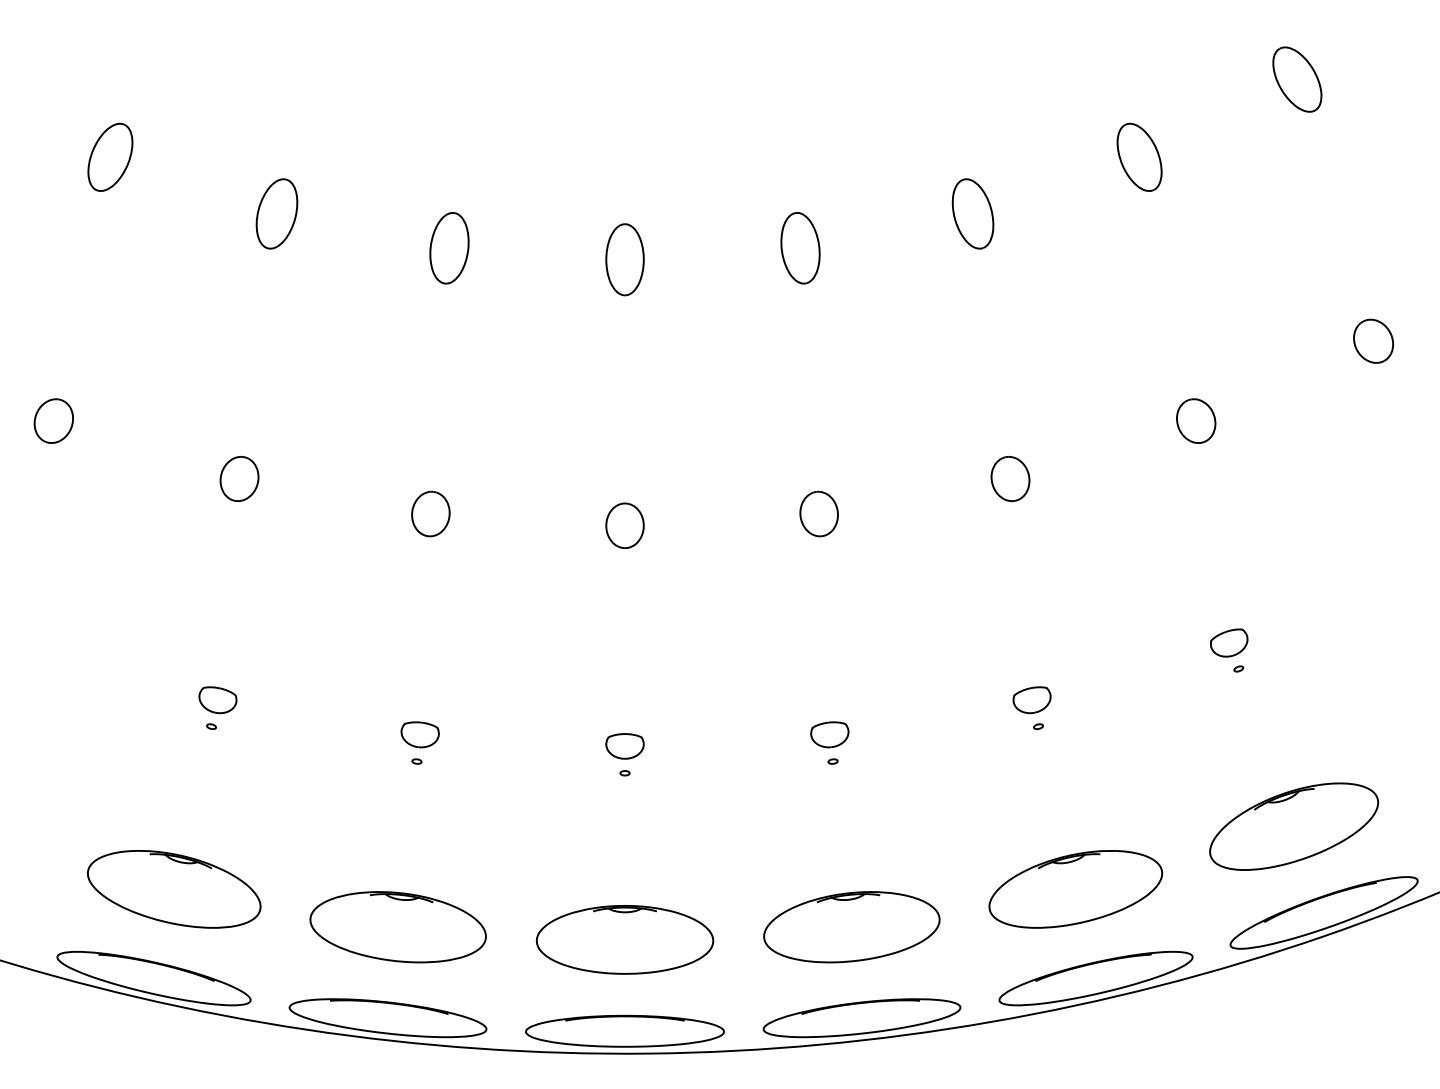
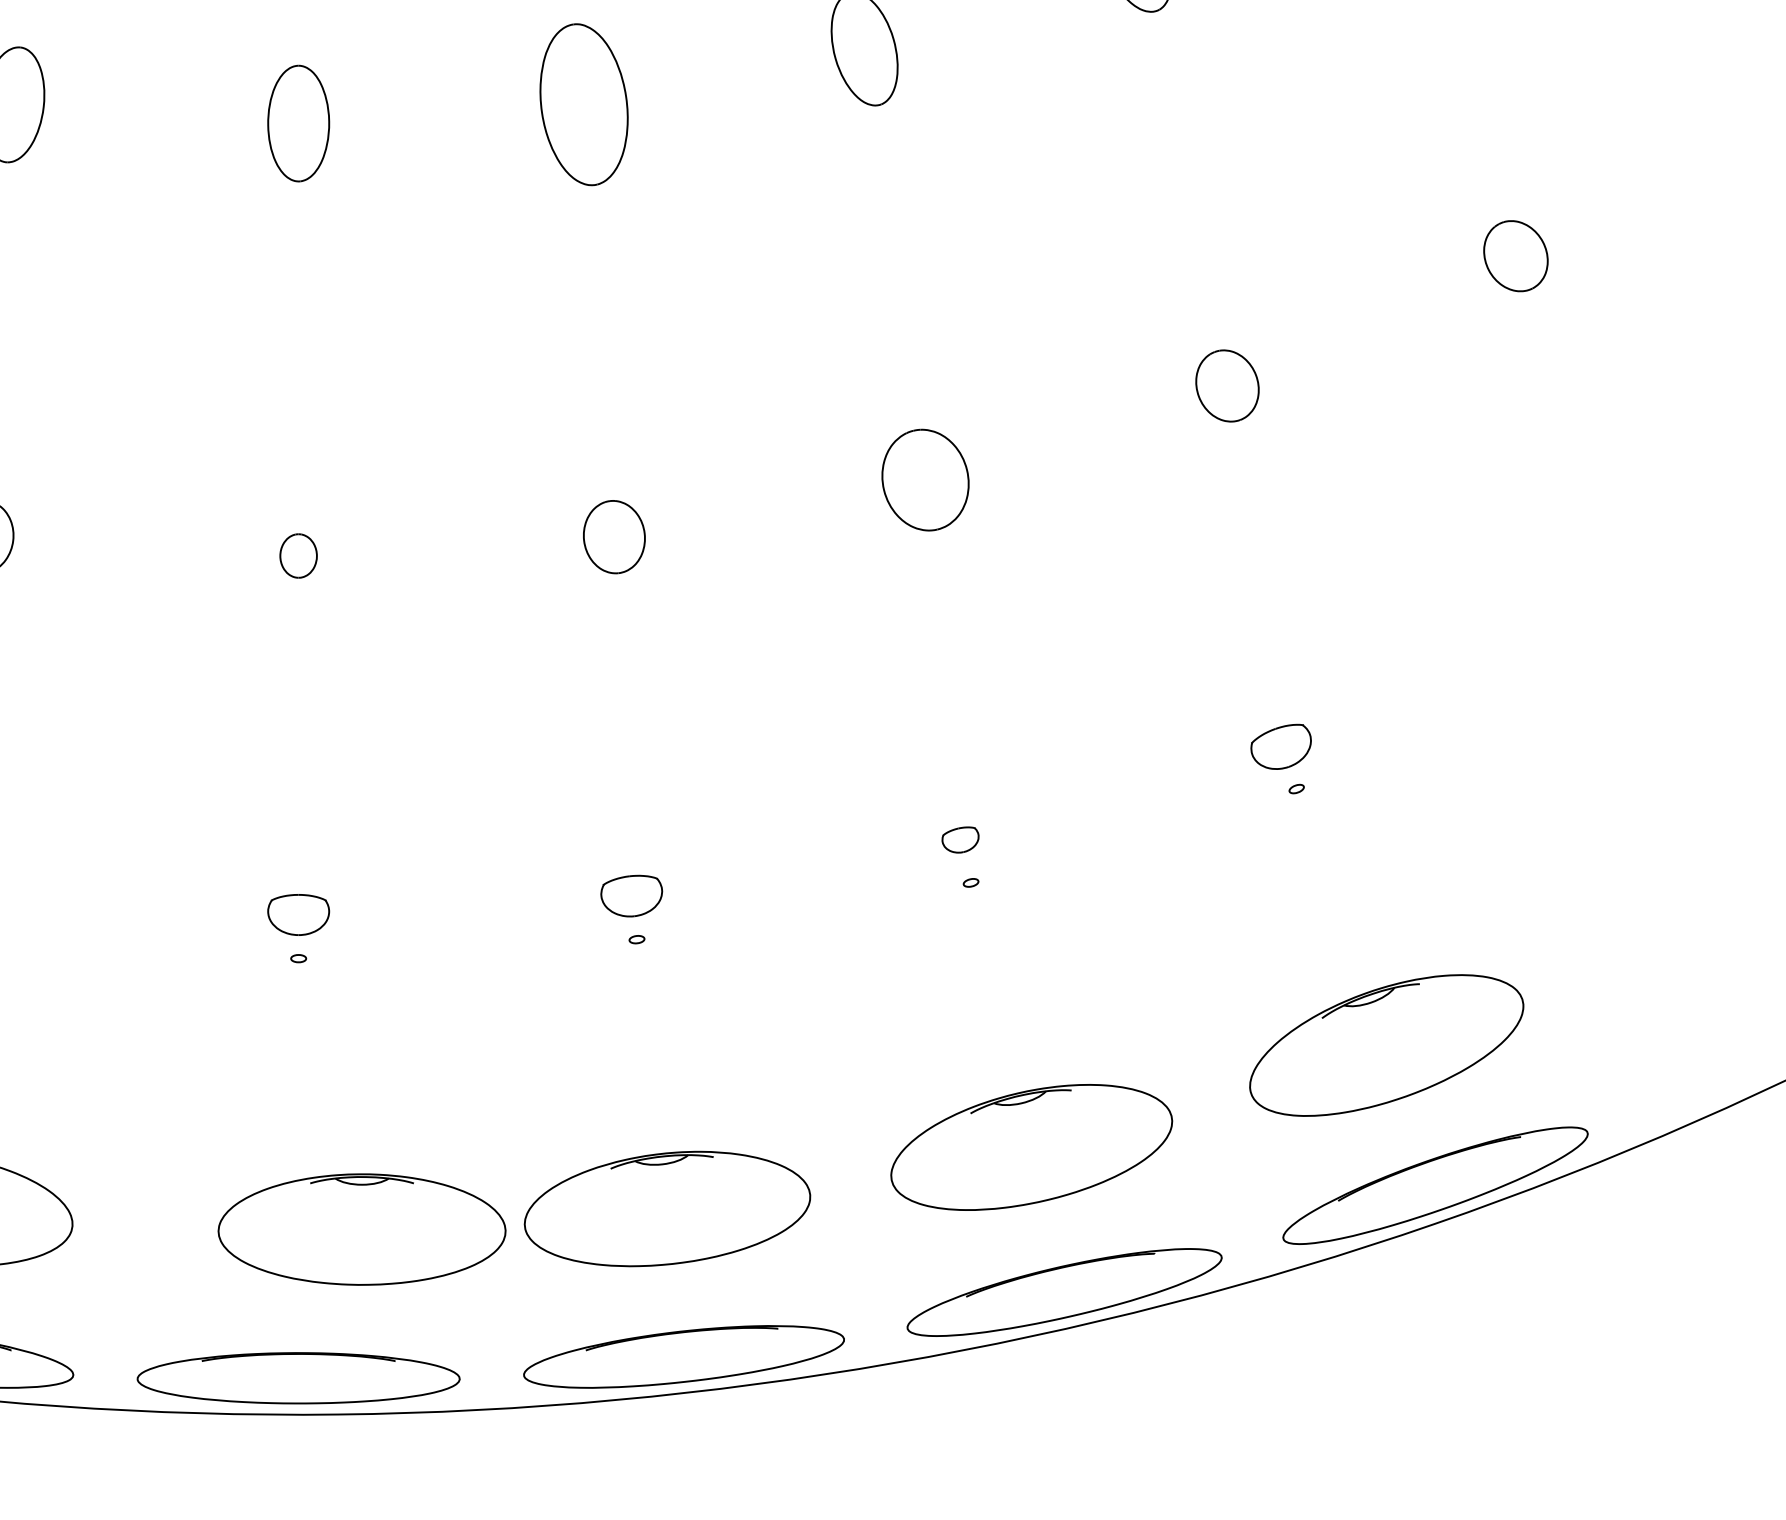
part: (800, 248) -> (584, 105), size x1.4
part: (1010, 478) -> (925, 479), size x1.4
part: (624, 525) -> (297, 555), size x0.6
part: (1031, 700) -> (959, 840), size x0.6
part: (624, 939) -> (361, 1228), moved

